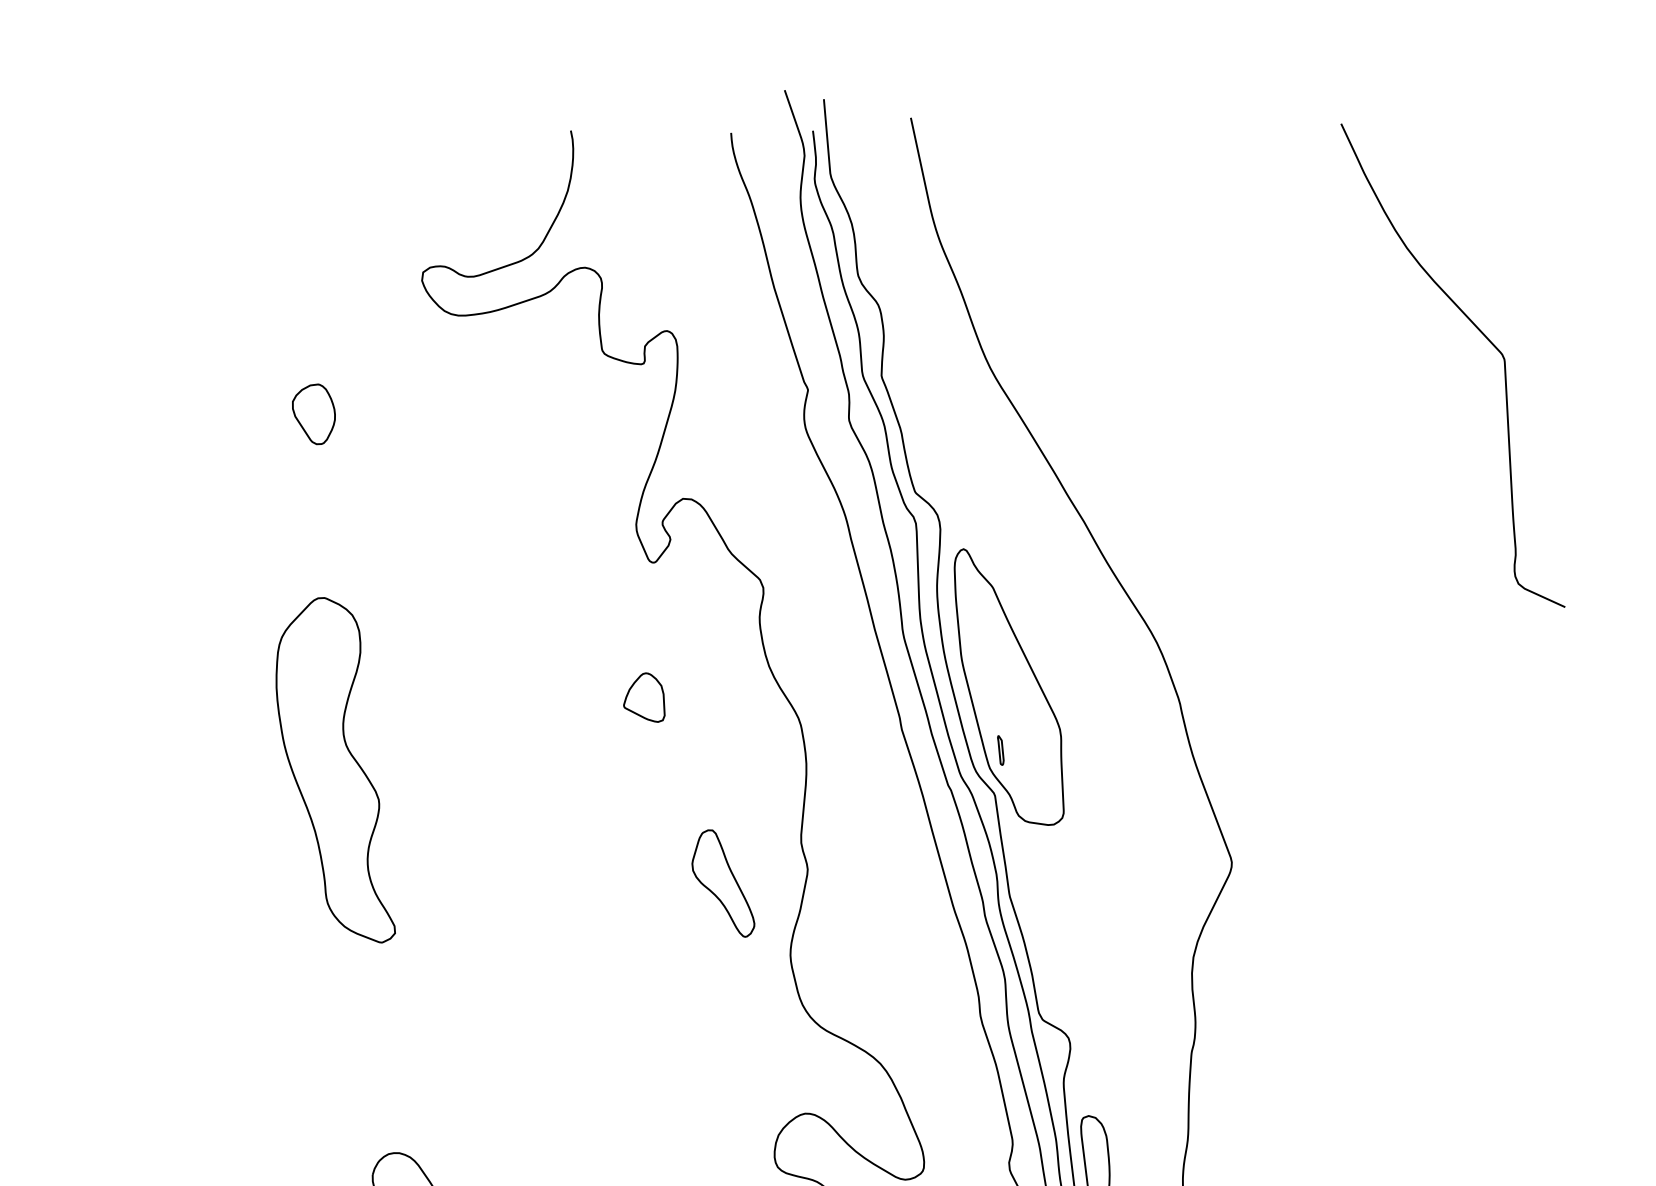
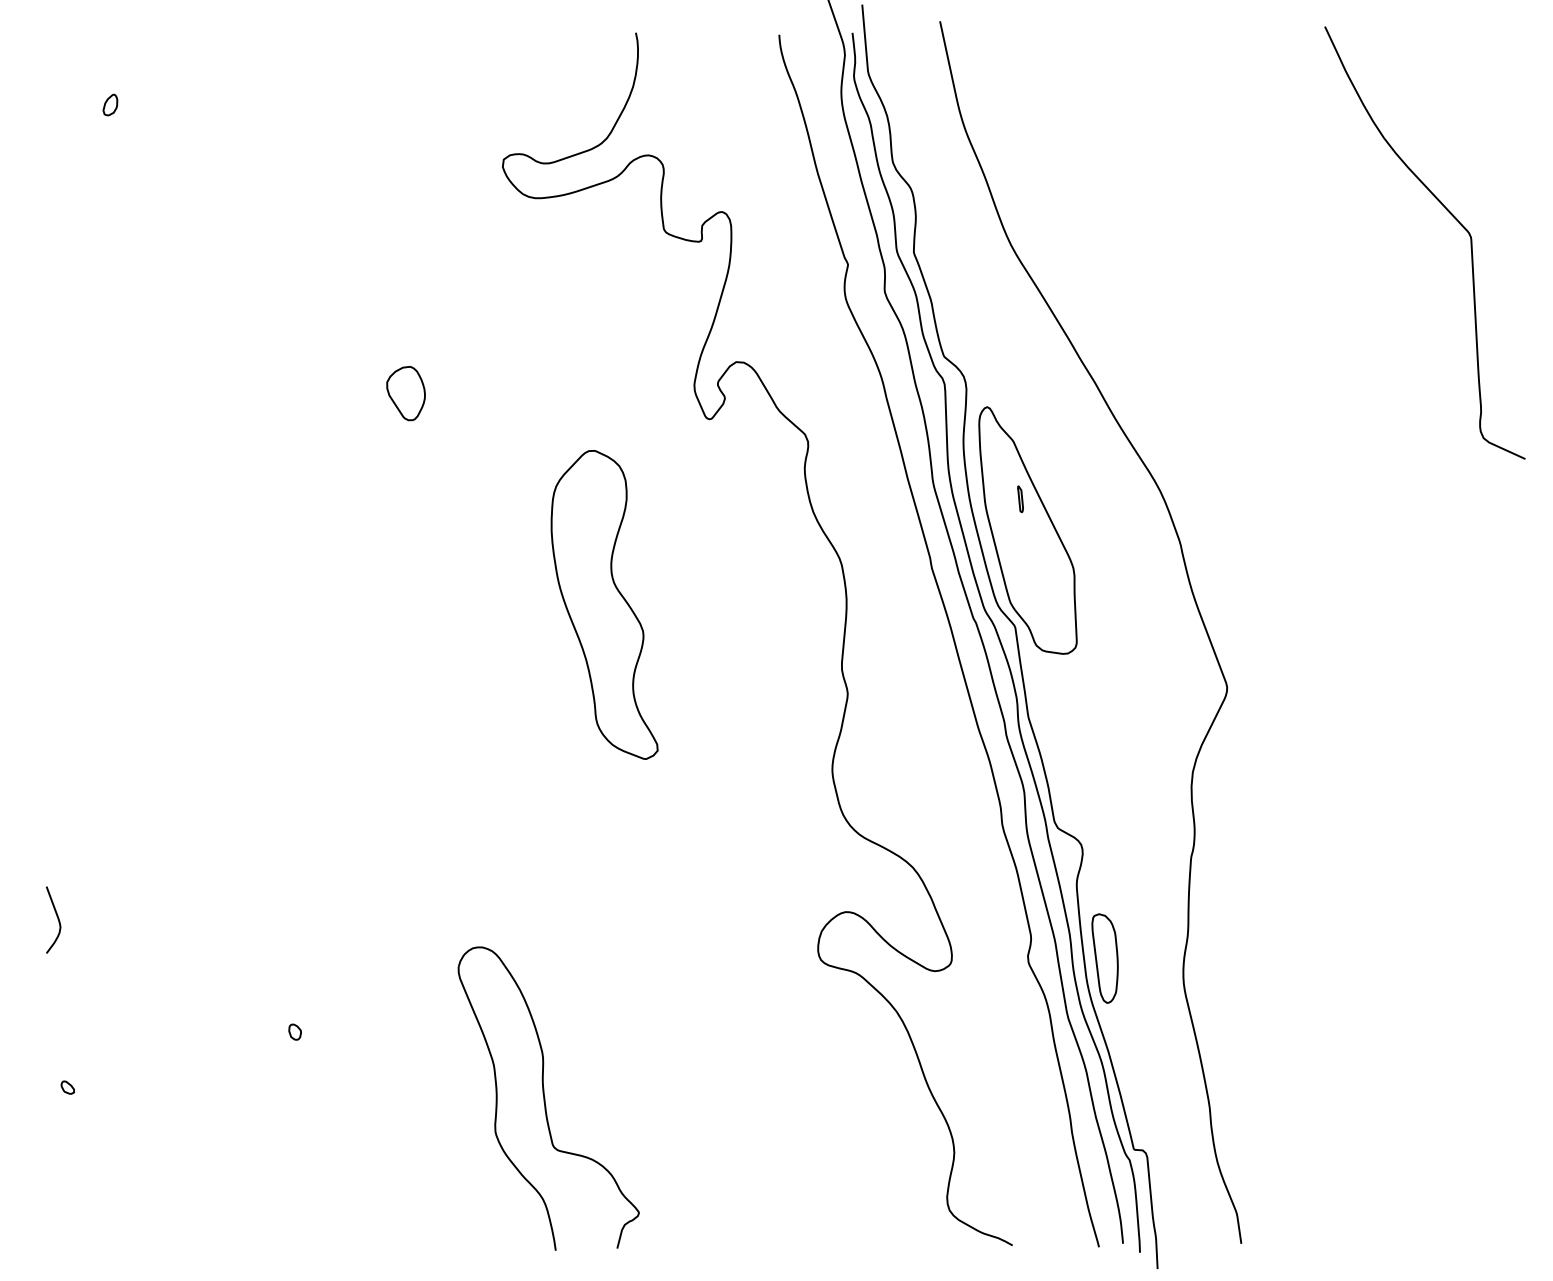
part: (313, 414) -> (405, 393), moved
part: (644, 697) -> (701, 539), removed
part: (1000, 749) -> (1020, 498), moved
part: (335, 769) -> (604, 604), moved
part: (722, 882) -> (771, 705), removed

